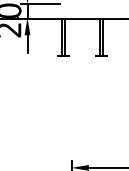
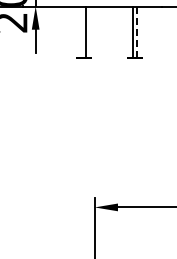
line: (61, 37) -> (81, 32), removed
line: (103, 37) -> (137, 32), solid -> dashed

